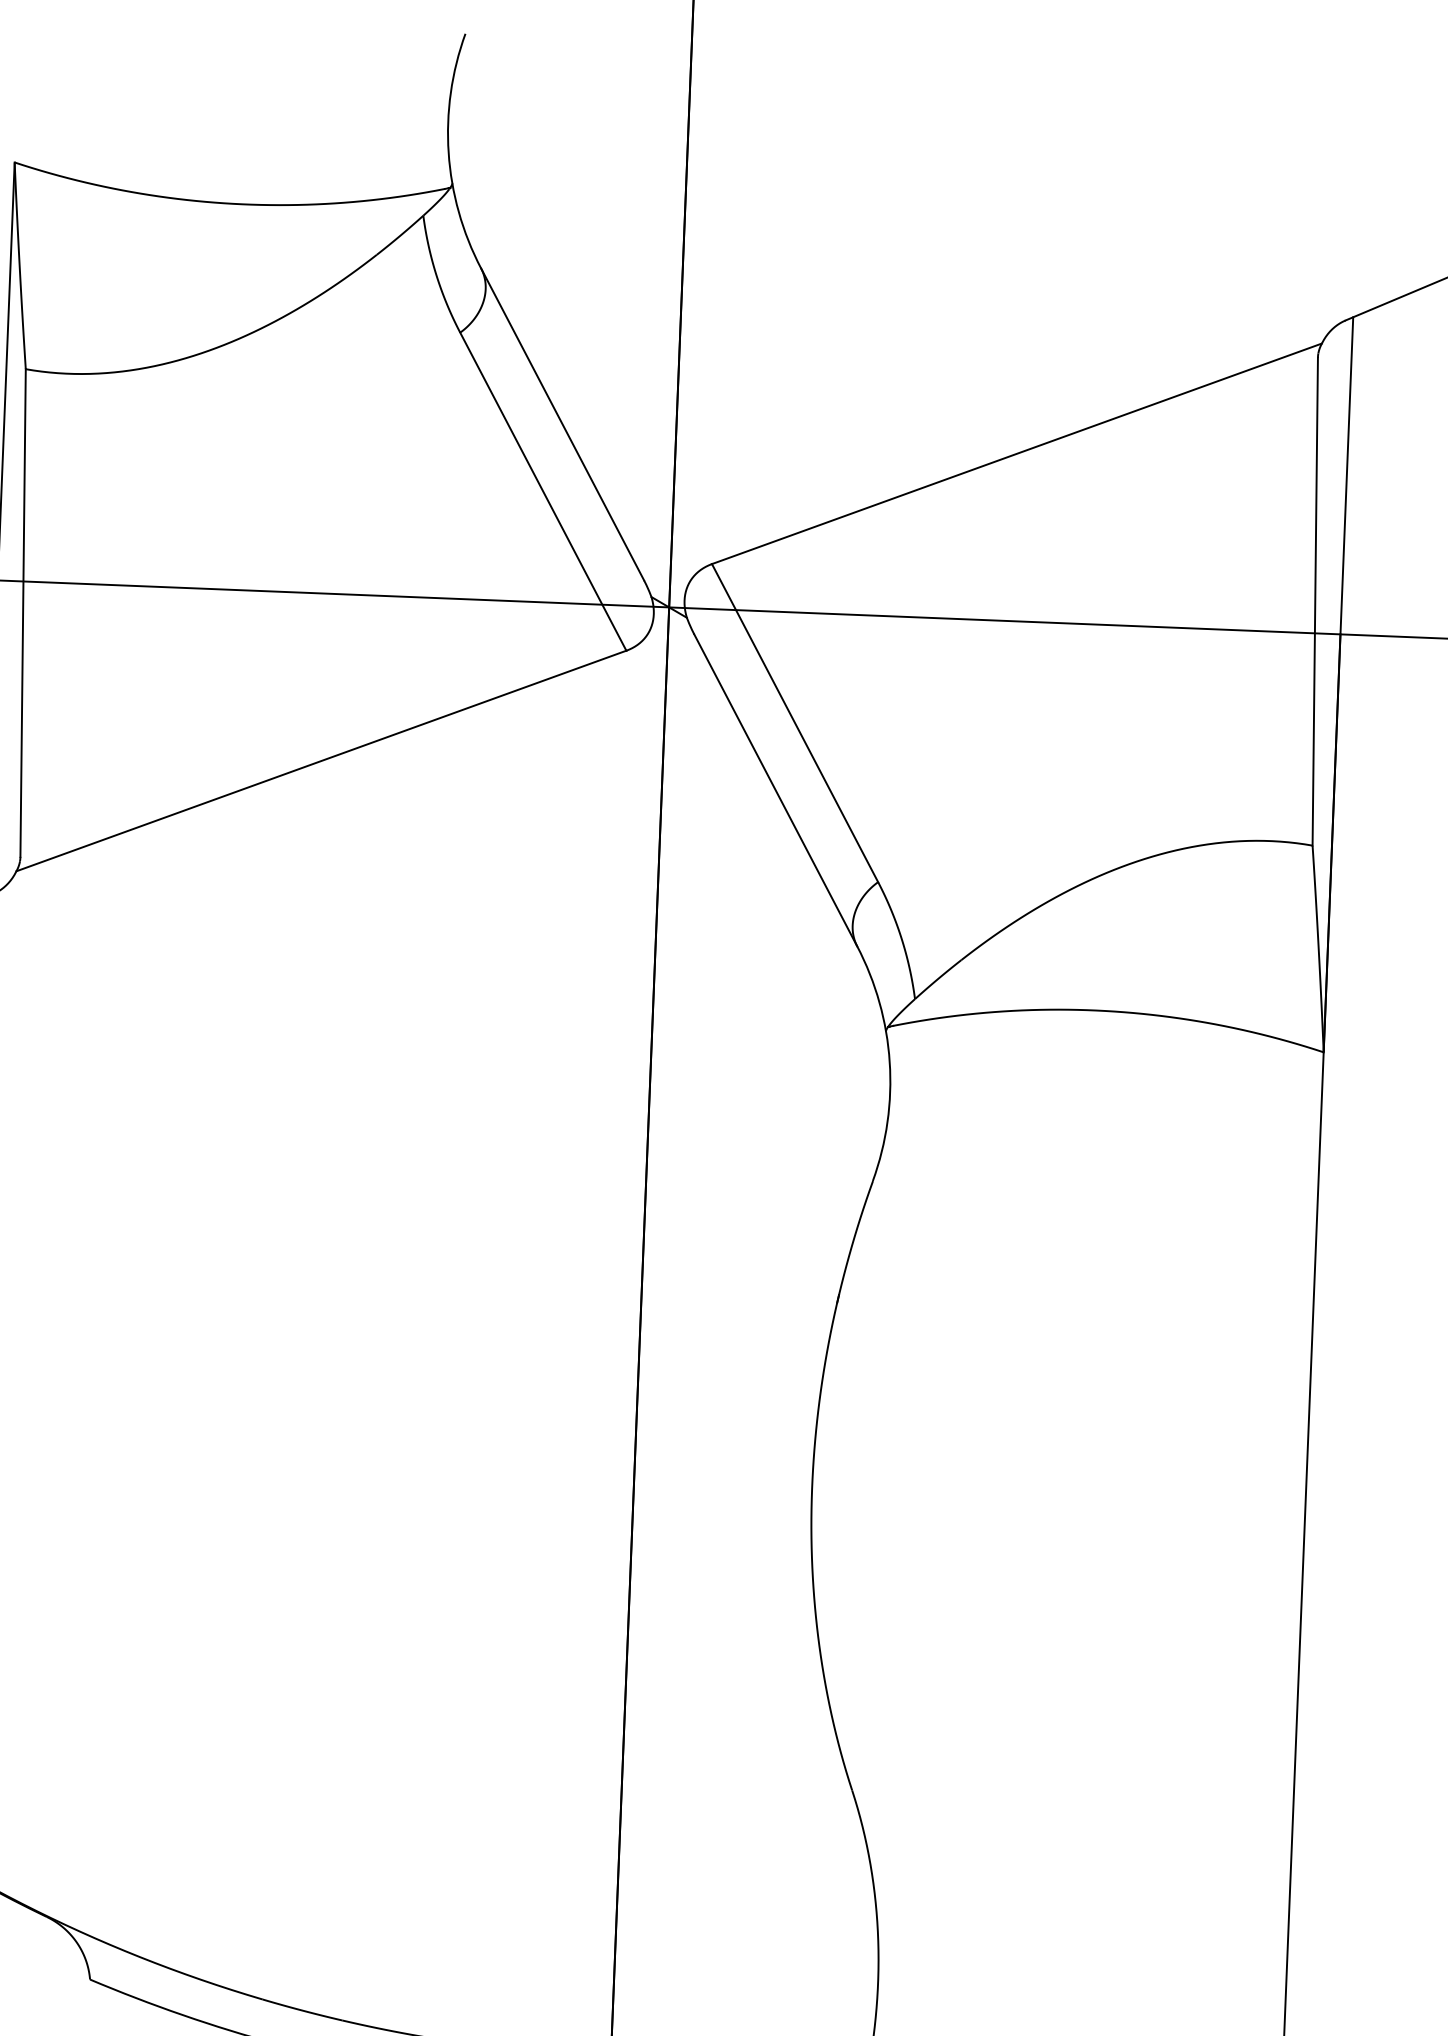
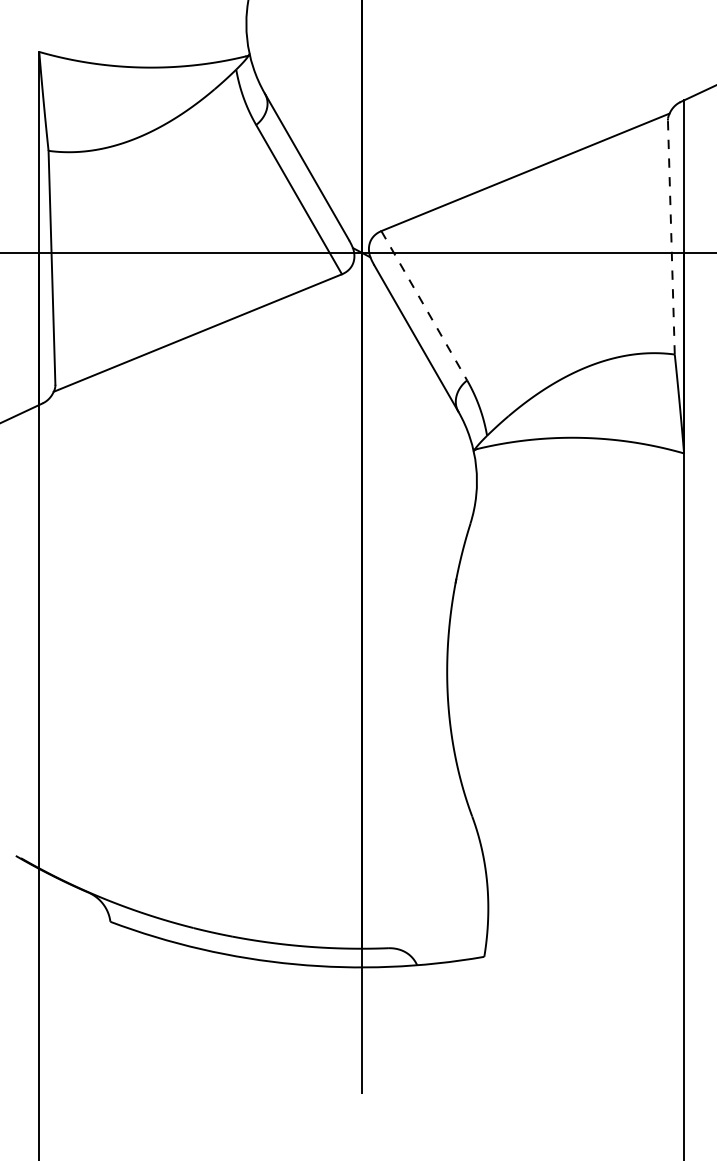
line: (1315, 601) -> (671, 237), solid -> dashed
line: (795, 724) -> (424, 306), solid -> dashed

